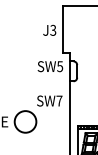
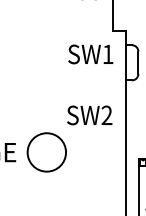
text: (60, 66) -> (108, 54), SW5 -> SW1
text: (59, 100) -> (107, 114), SW7 -> SW2

